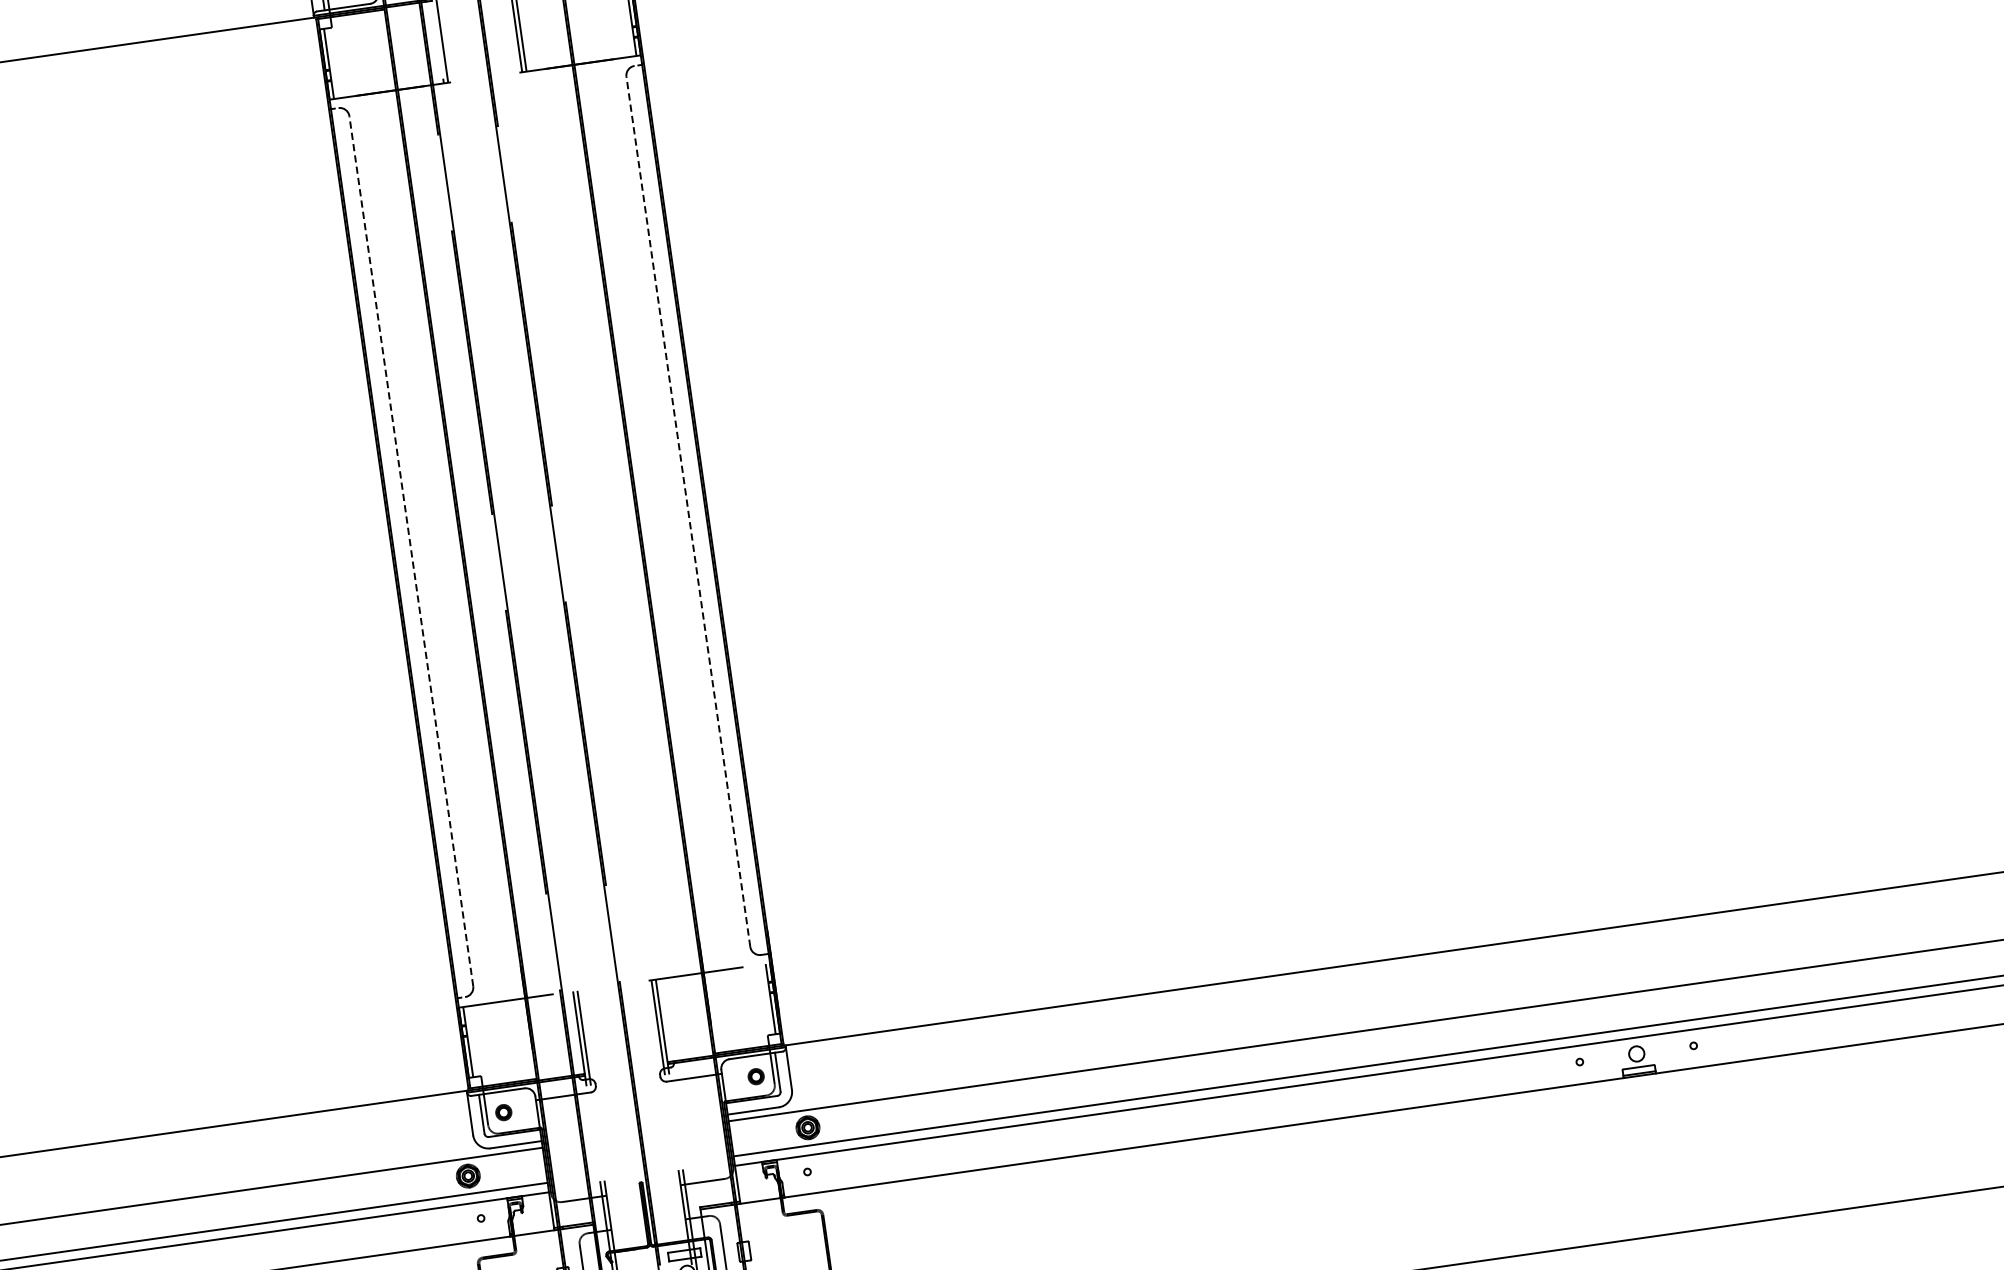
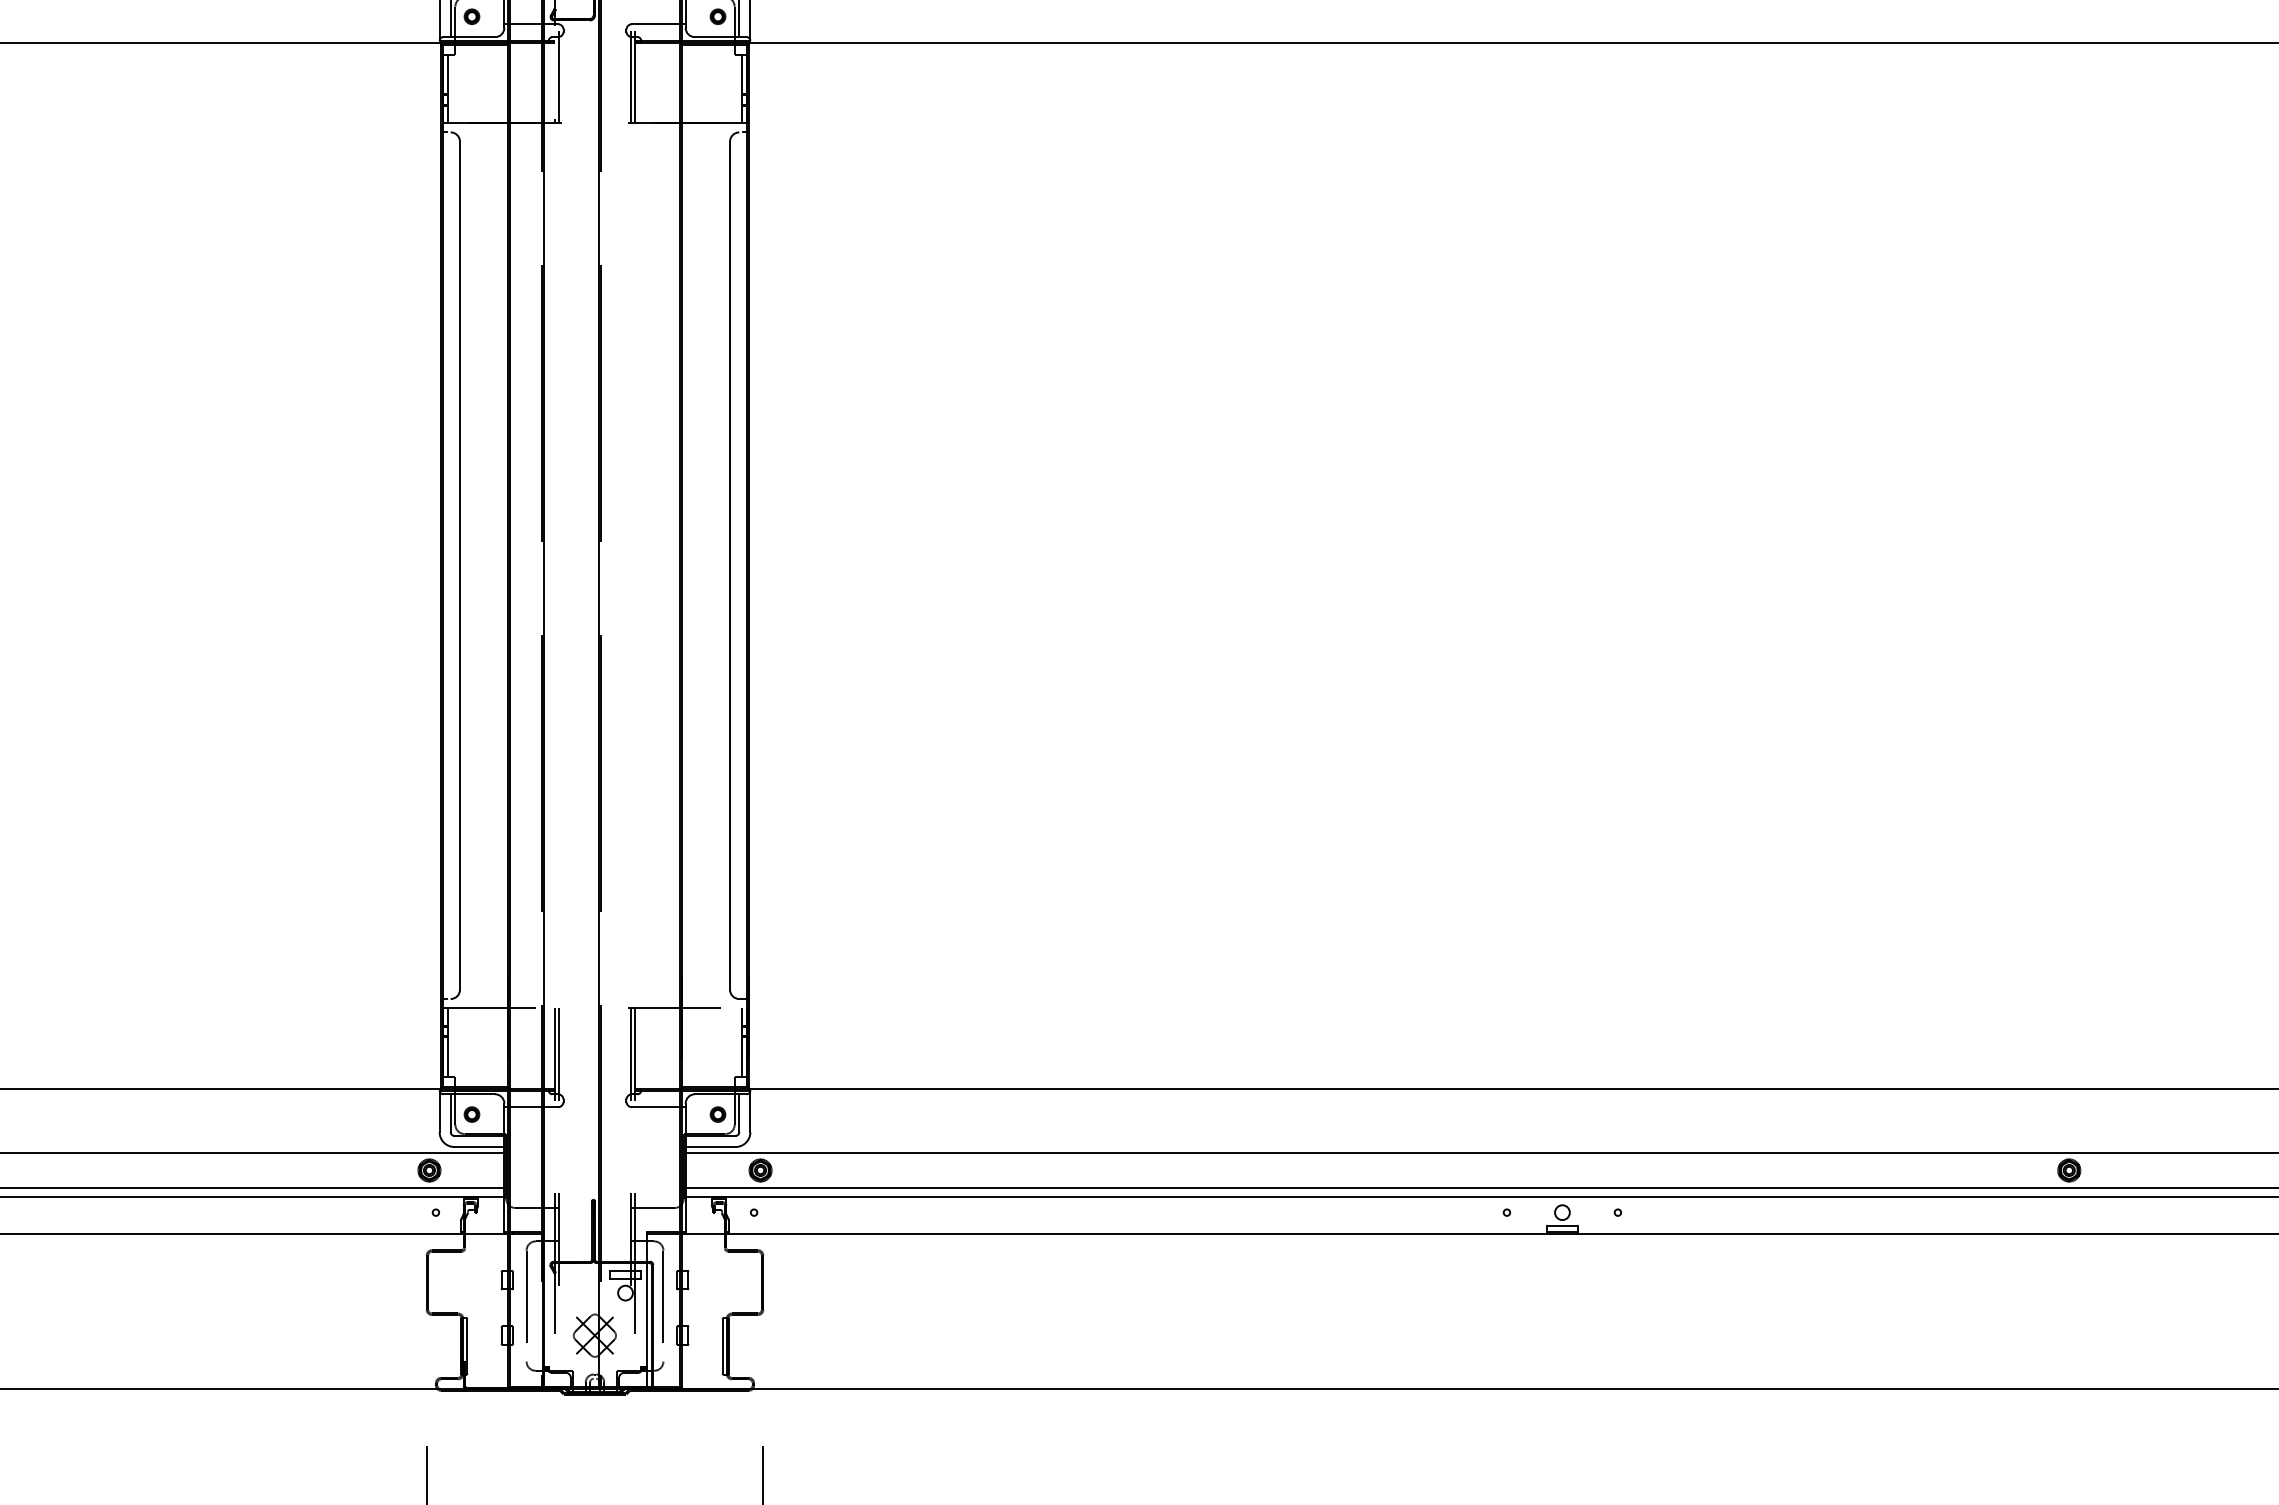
line: (688, 511) -> (730, 565), dashed -> solid
line: (410, 551) -> (459, 565), dashed -> solid

